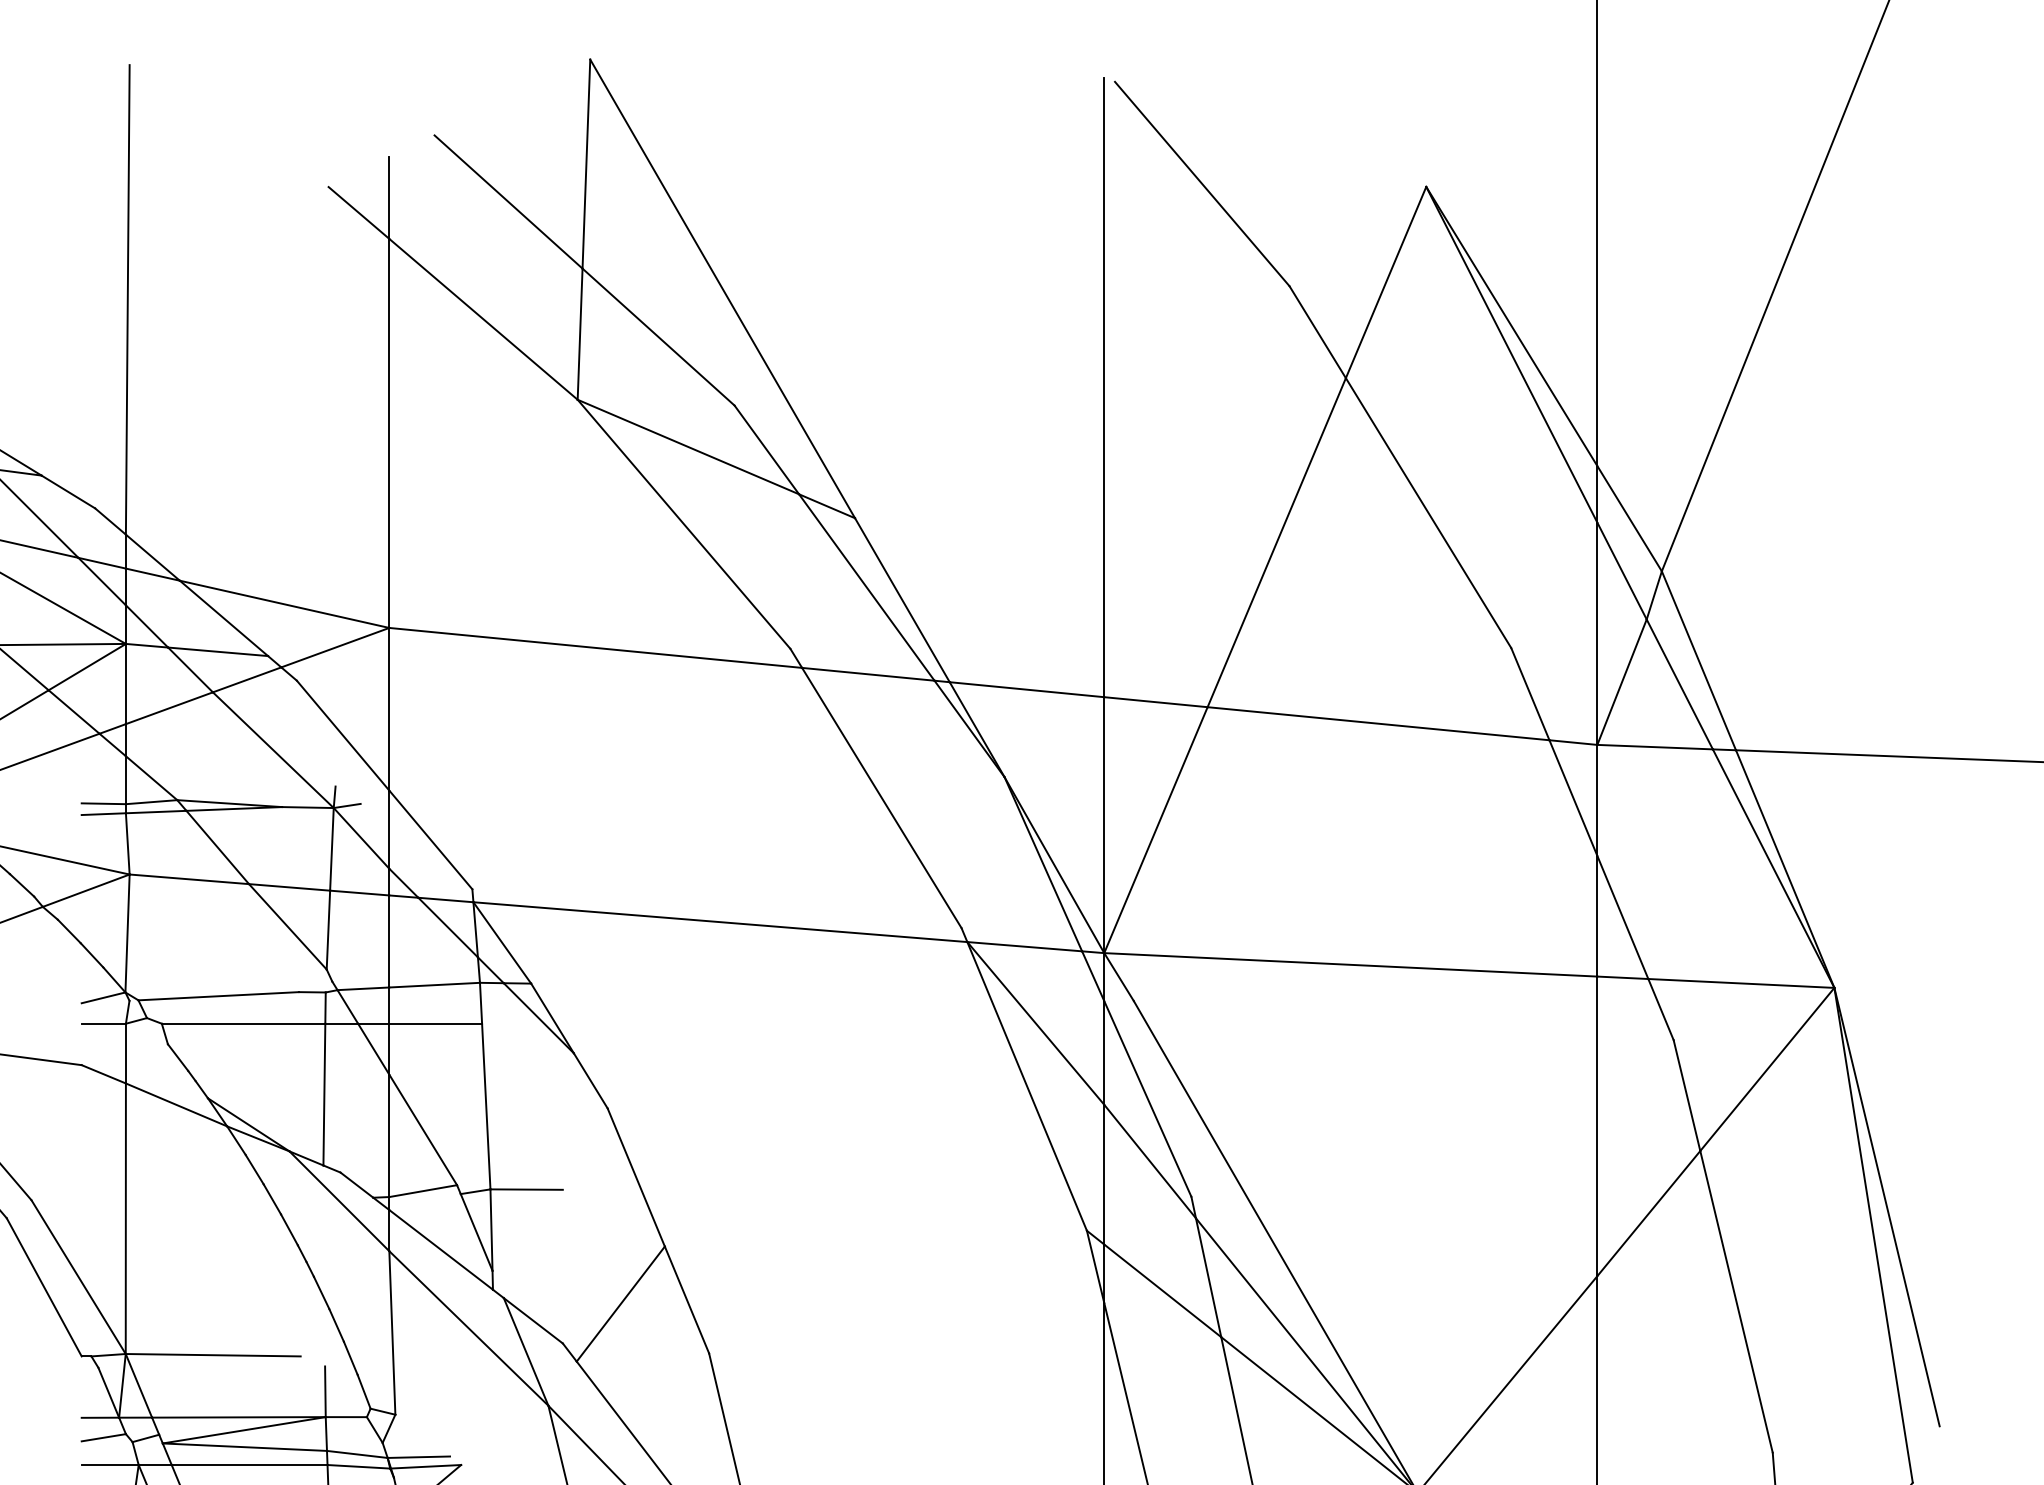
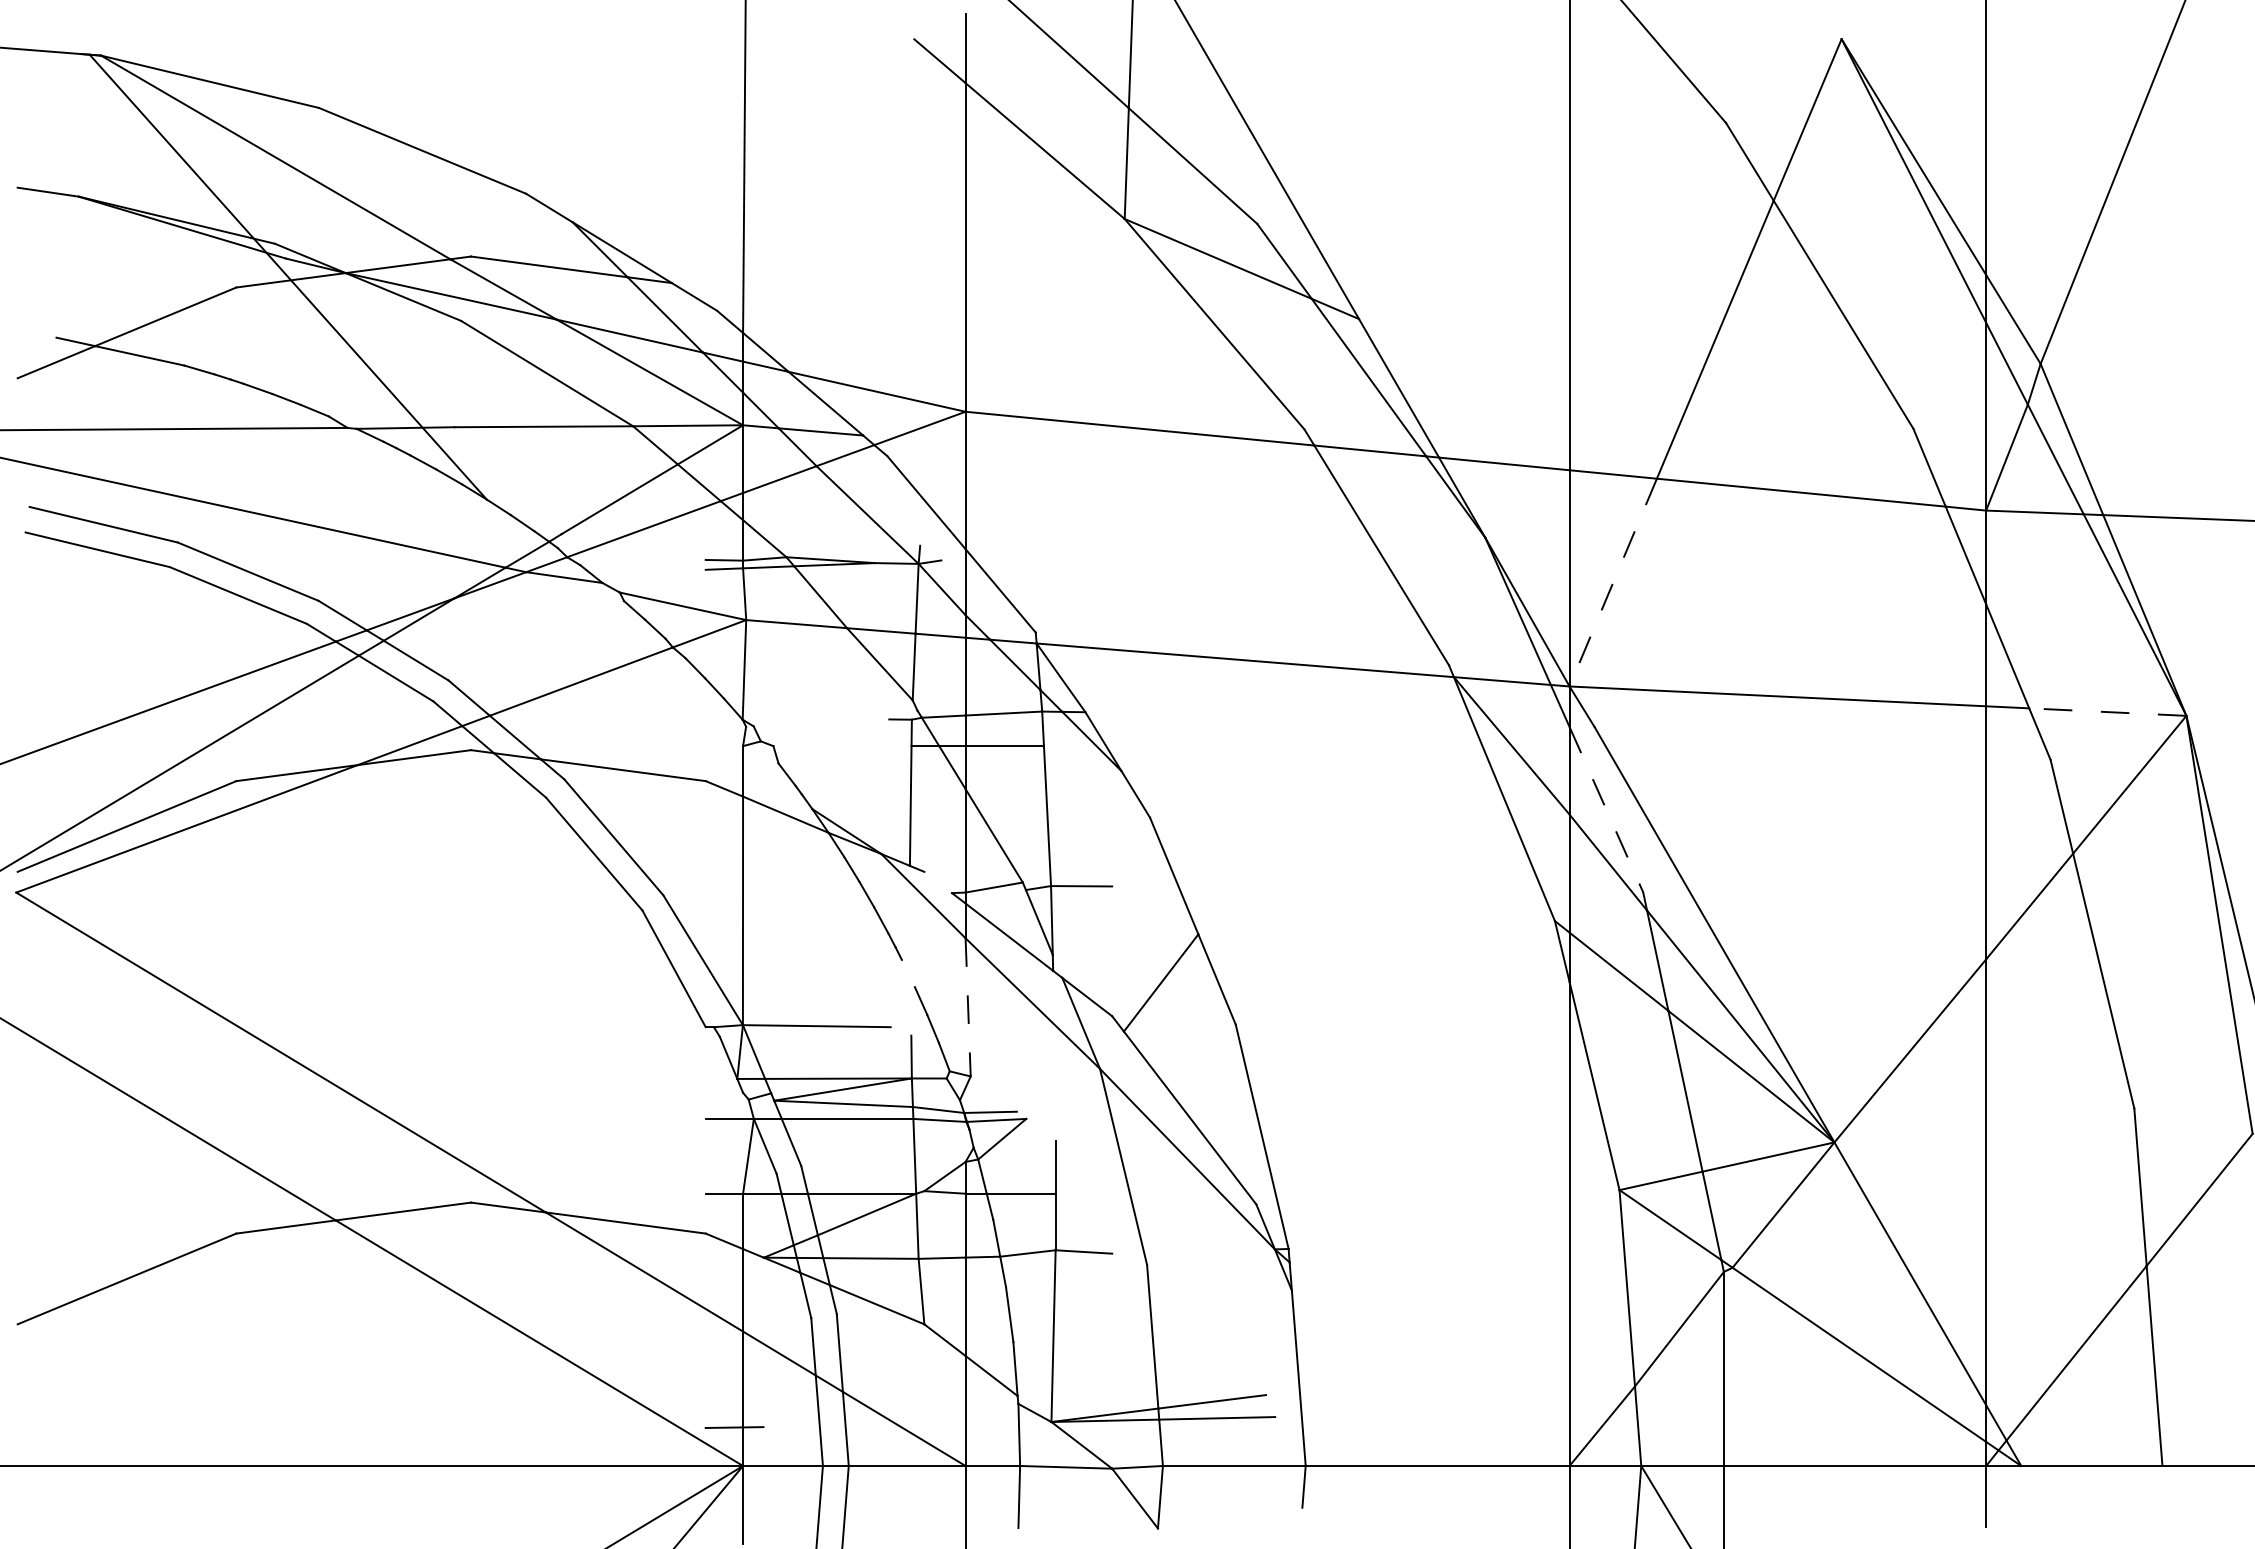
line: (1156, 830) -> (1613, 582), solid -> dashed
line: (1740, 983) -> (2107, 712), solid -> dashed
line: (218, 995) -> (821, 722), removed
line: (102, 996) -> (723, 723), removed
line: (103, 1024) -> (724, 746), removed
line: (243, 1024) -> (842, 746), removed
line: (1147, 1098) -> (1606, 809), solid -> dashed
line: (357, 1185) -> (938, 882), removed
line: (320, 1292) -> (907, 973), removed
line: (392, 1333) -> (968, 1007), solid -> dashed
line: (100, 1417) -> (721, 1078), removed
line: (103, 1437) -> (724, 1095), removed

